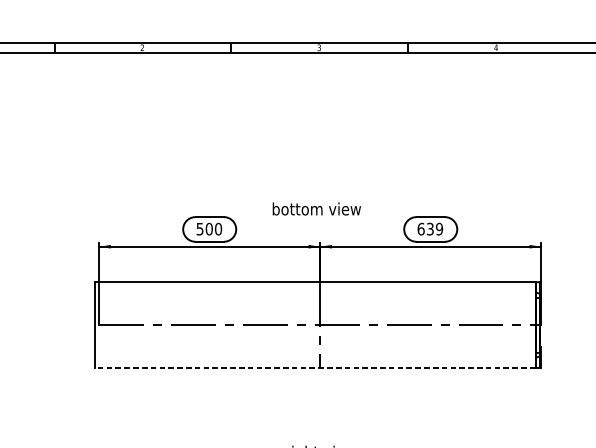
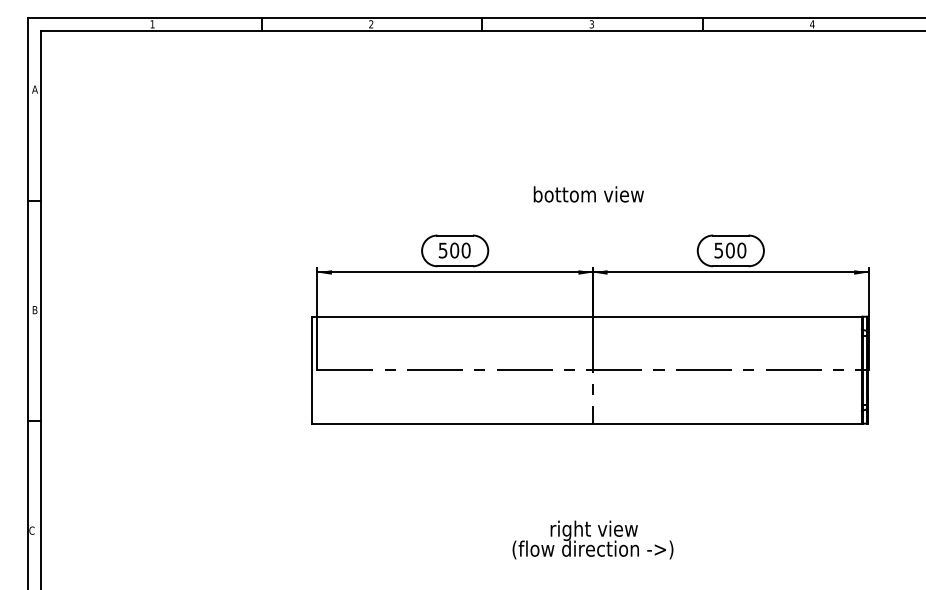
text: (316, 209) -> (588, 194), moved
text: (430, 229) -> (730, 250), 639 -> 500
line: (315, 367) -> (586, 423), dashed -> solid

